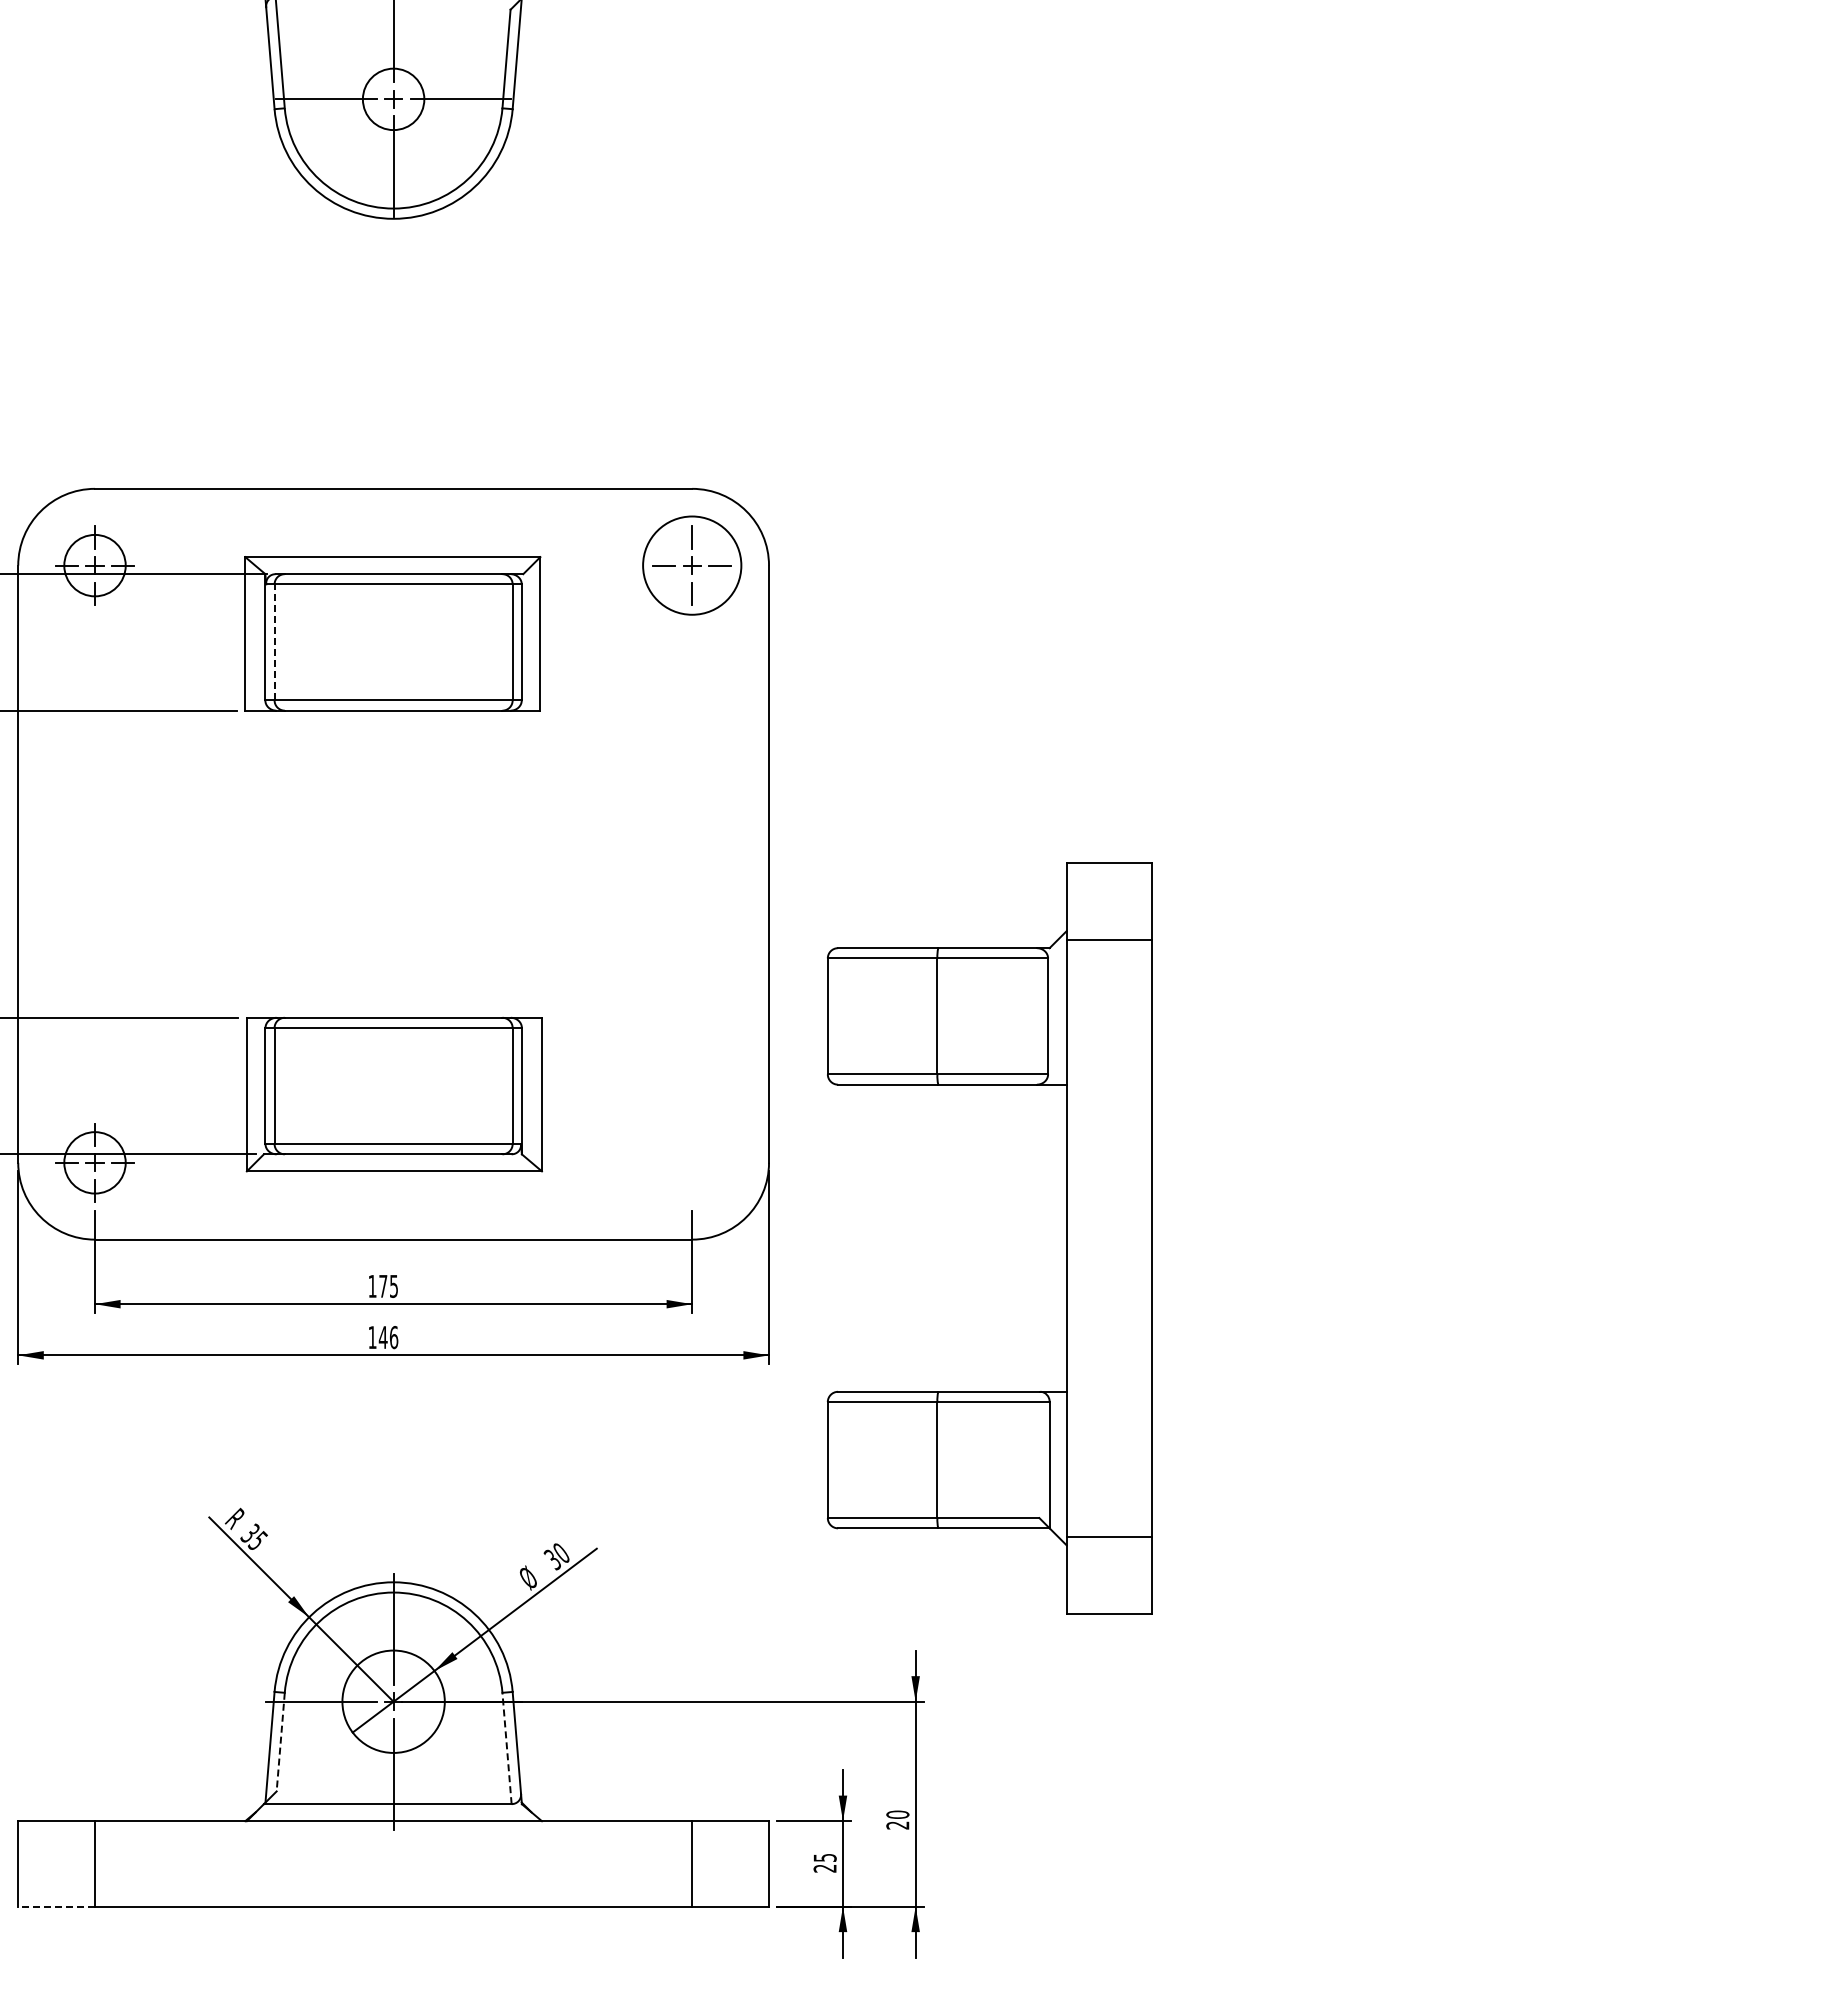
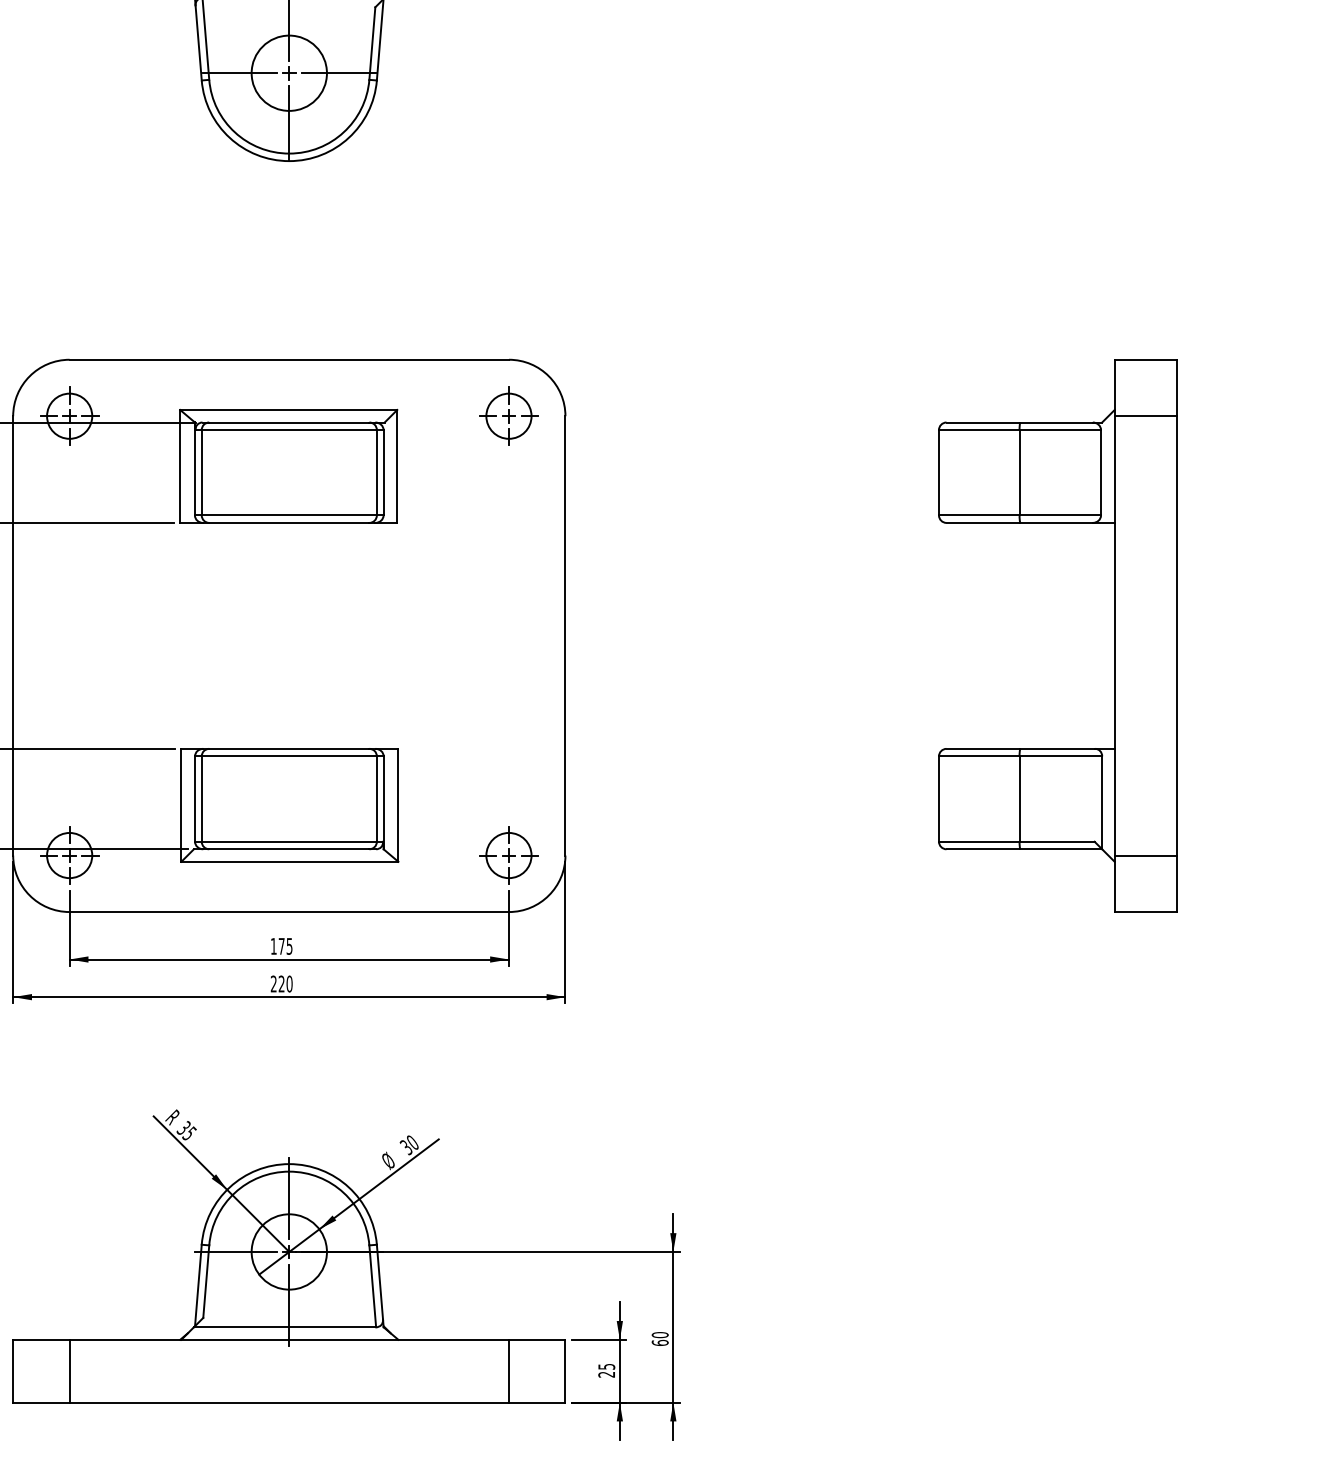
circle: (393, 99) -> (289, 73), size x1.67
circle: (691, 565) -> (508, 416), size x0.62
line: (274, 641) -> (201, 472), dashed -> solid
part: (691, 1162) -> (508, 855), added
part: (1066, 1238) -> (1114, 636), moved
text: (383, 1337) -> (281, 984), 146 -> 220
line: (280, 1742) -> (206, 1281), dashed -> solid
line: (507, 1748) -> (373, 1286), dashed -> solid
text: (897, 1825) -> (659, 1343), 20 -> 60
line: (56, 1906) -> (41, 1402), dashed -> solid

